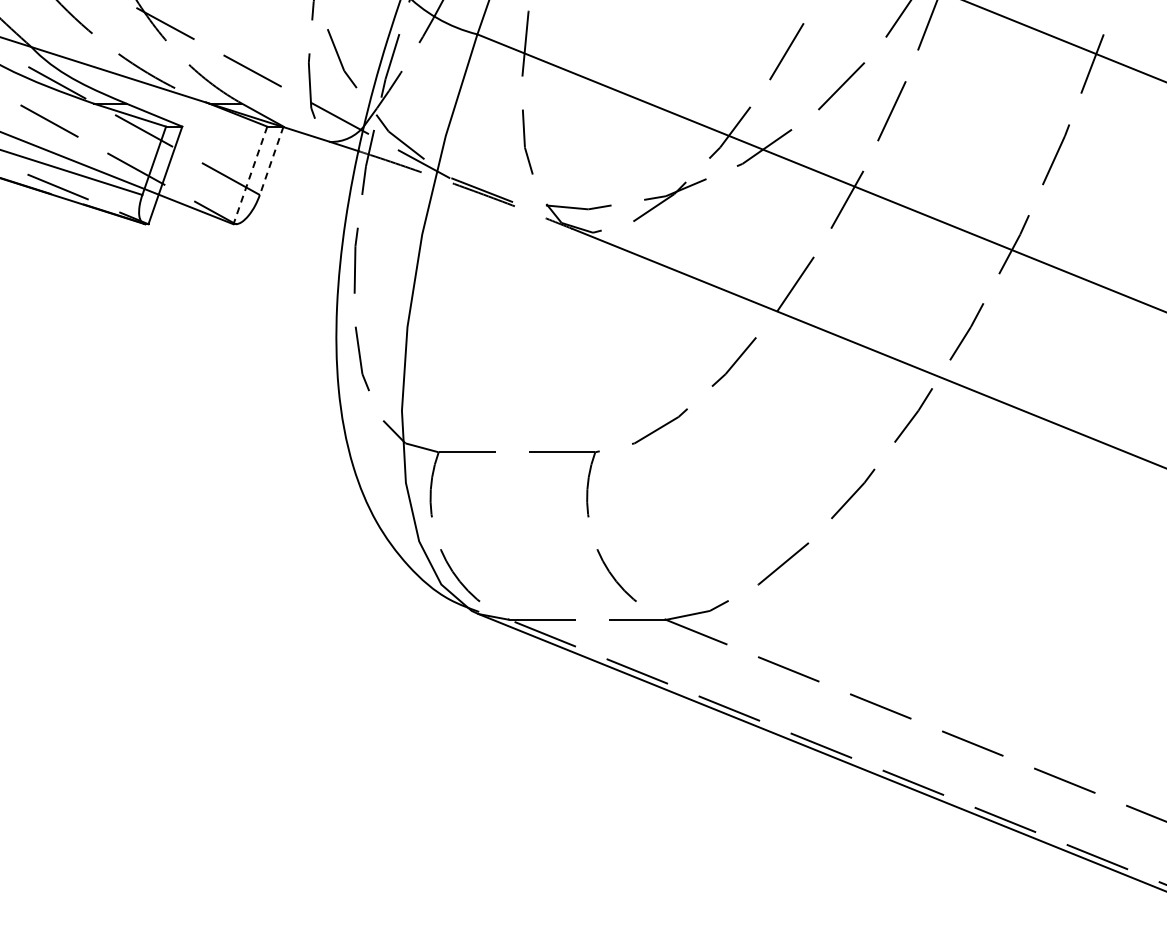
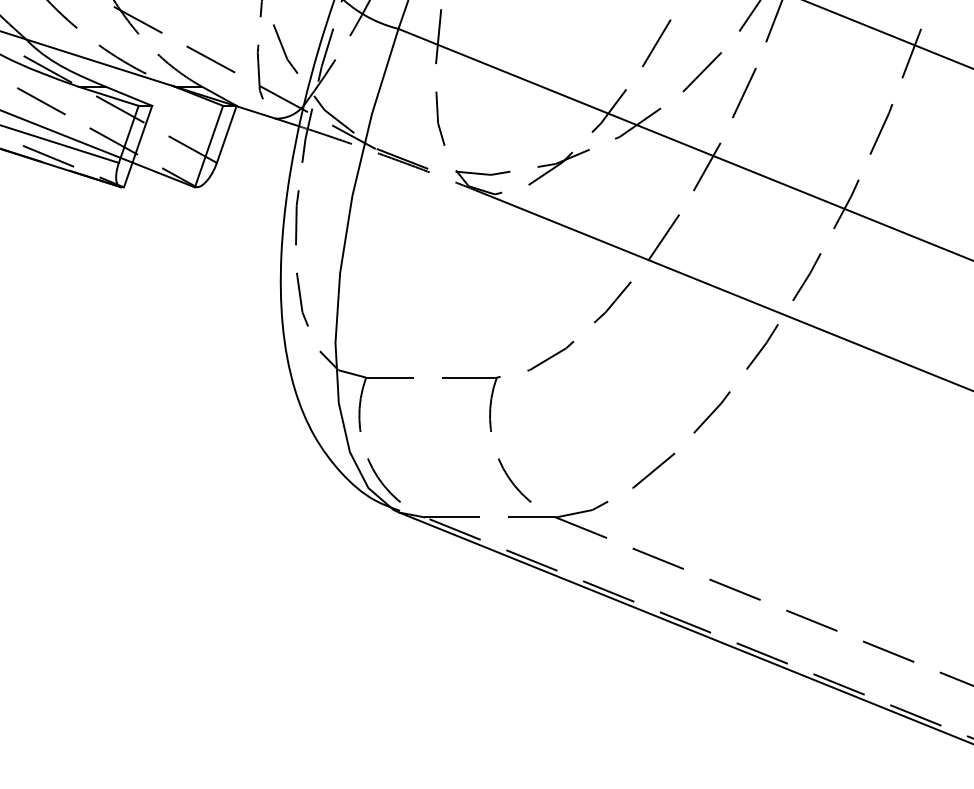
line: (271, 161) -> (226, 134), dashed -> solid
line: (250, 175) -> (209, 146), dashed -> solid

